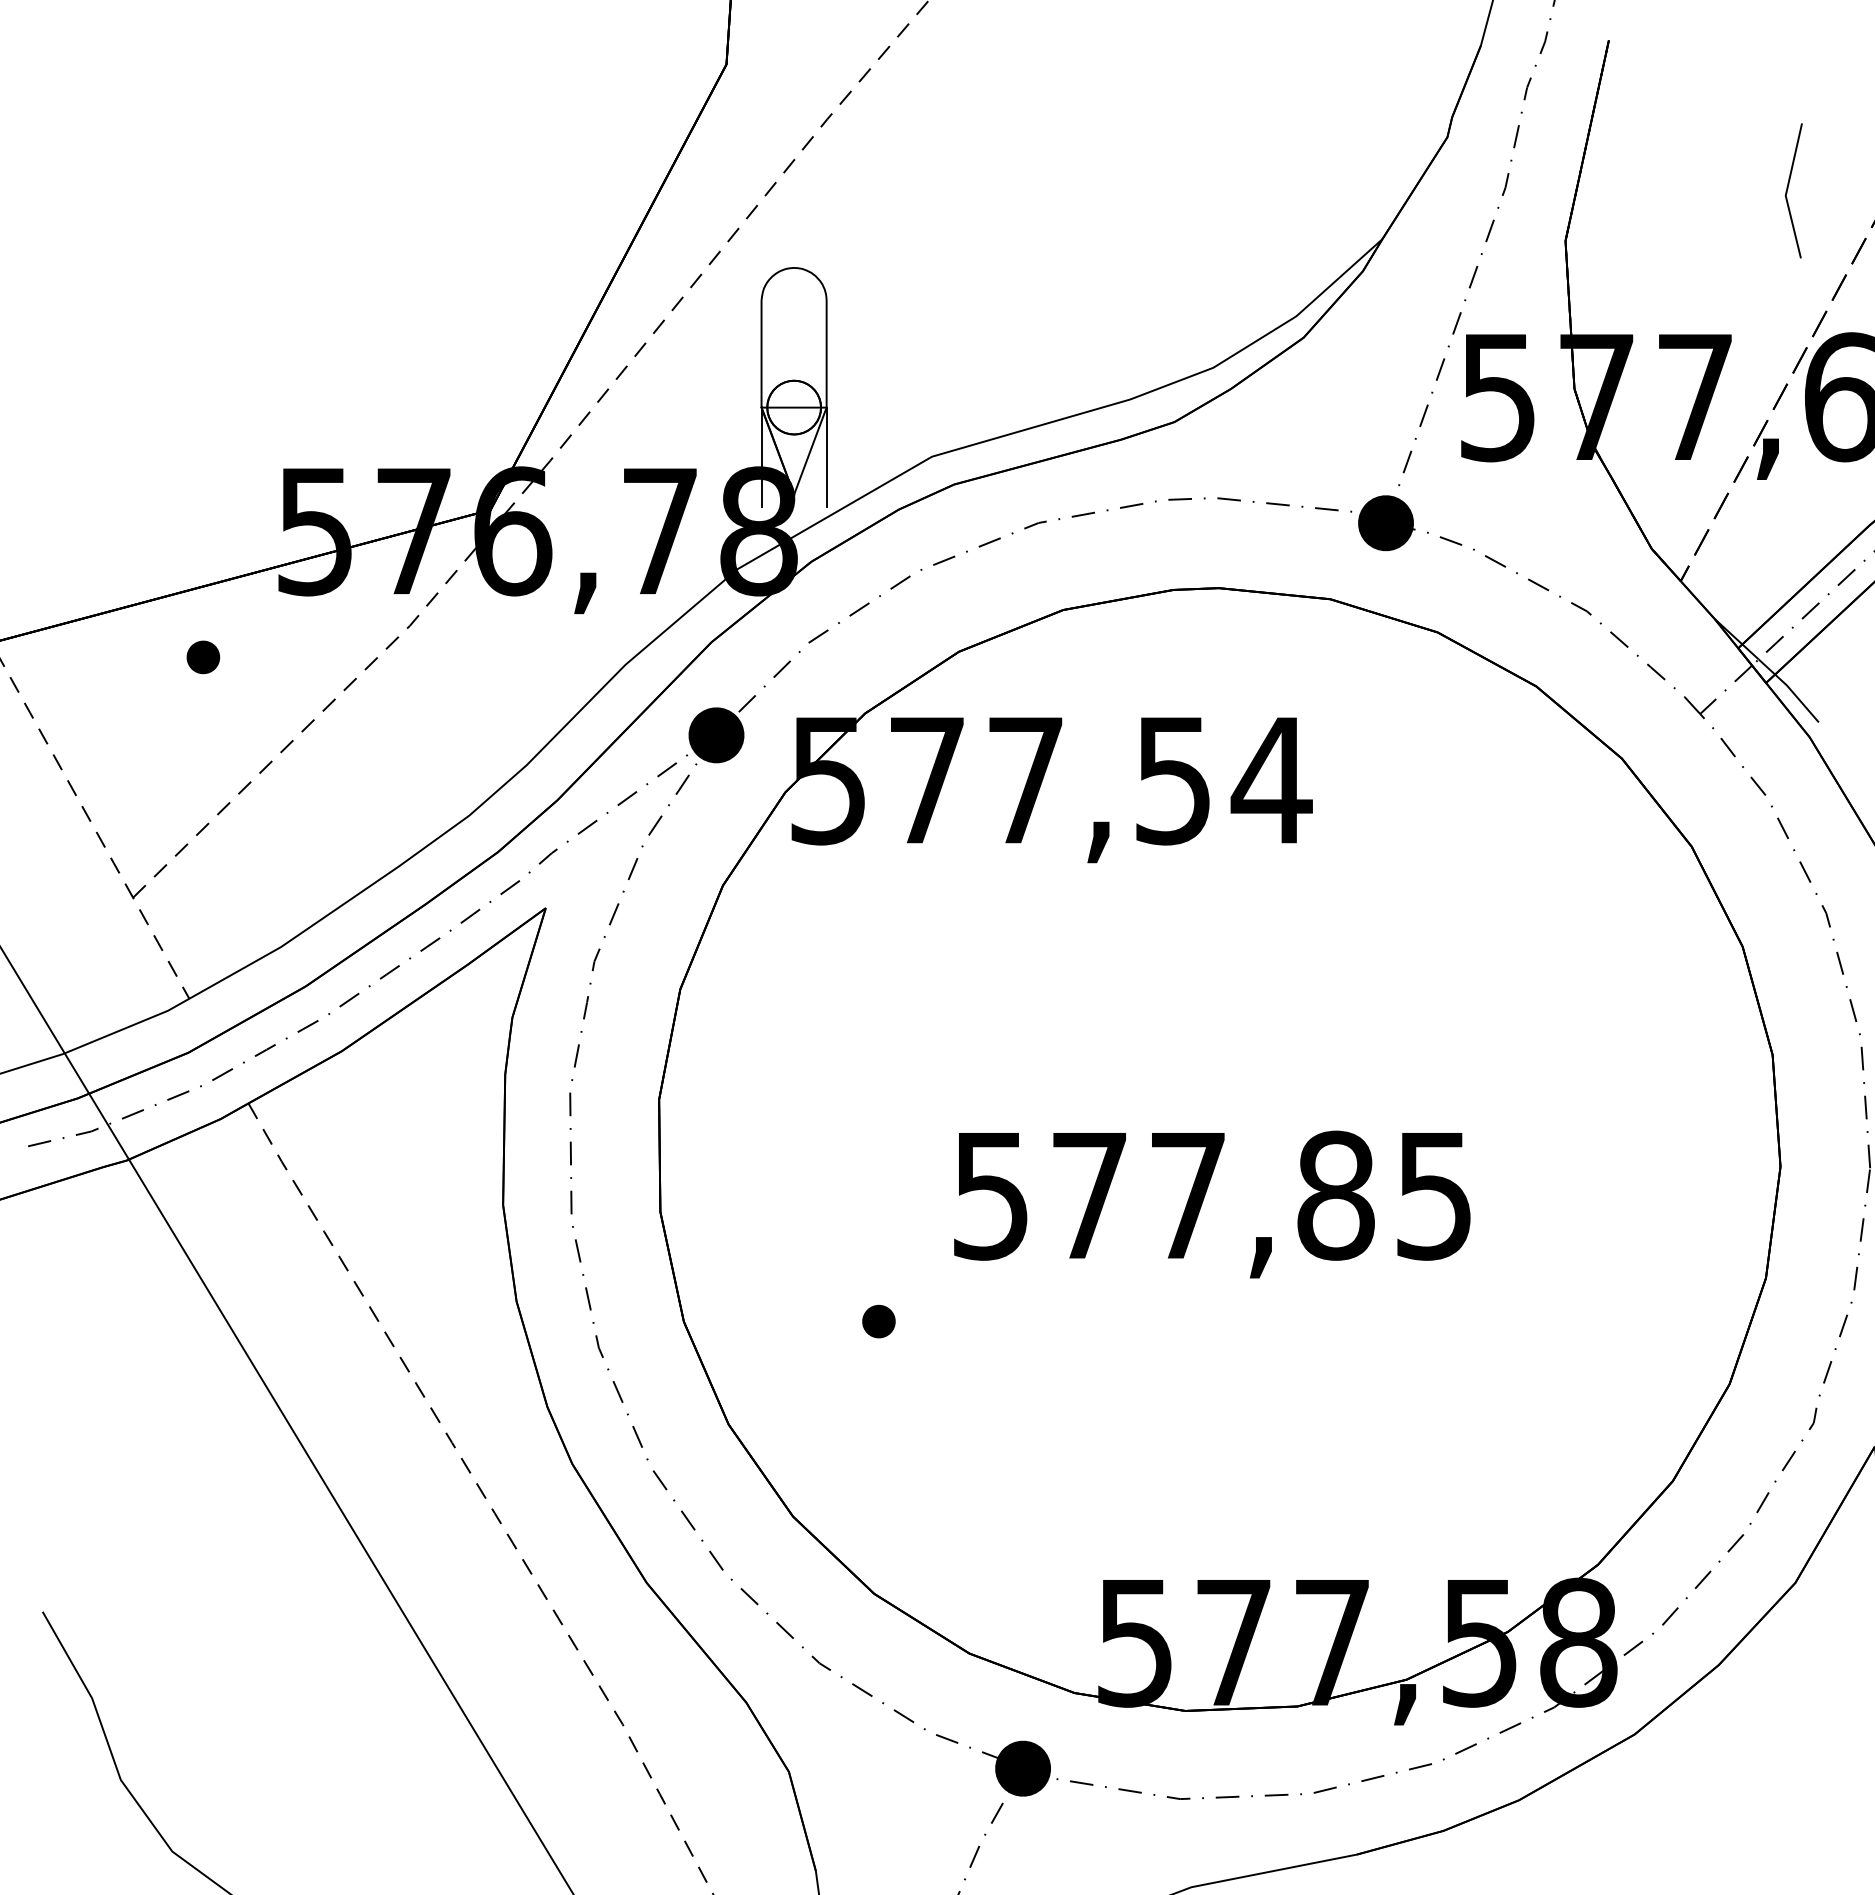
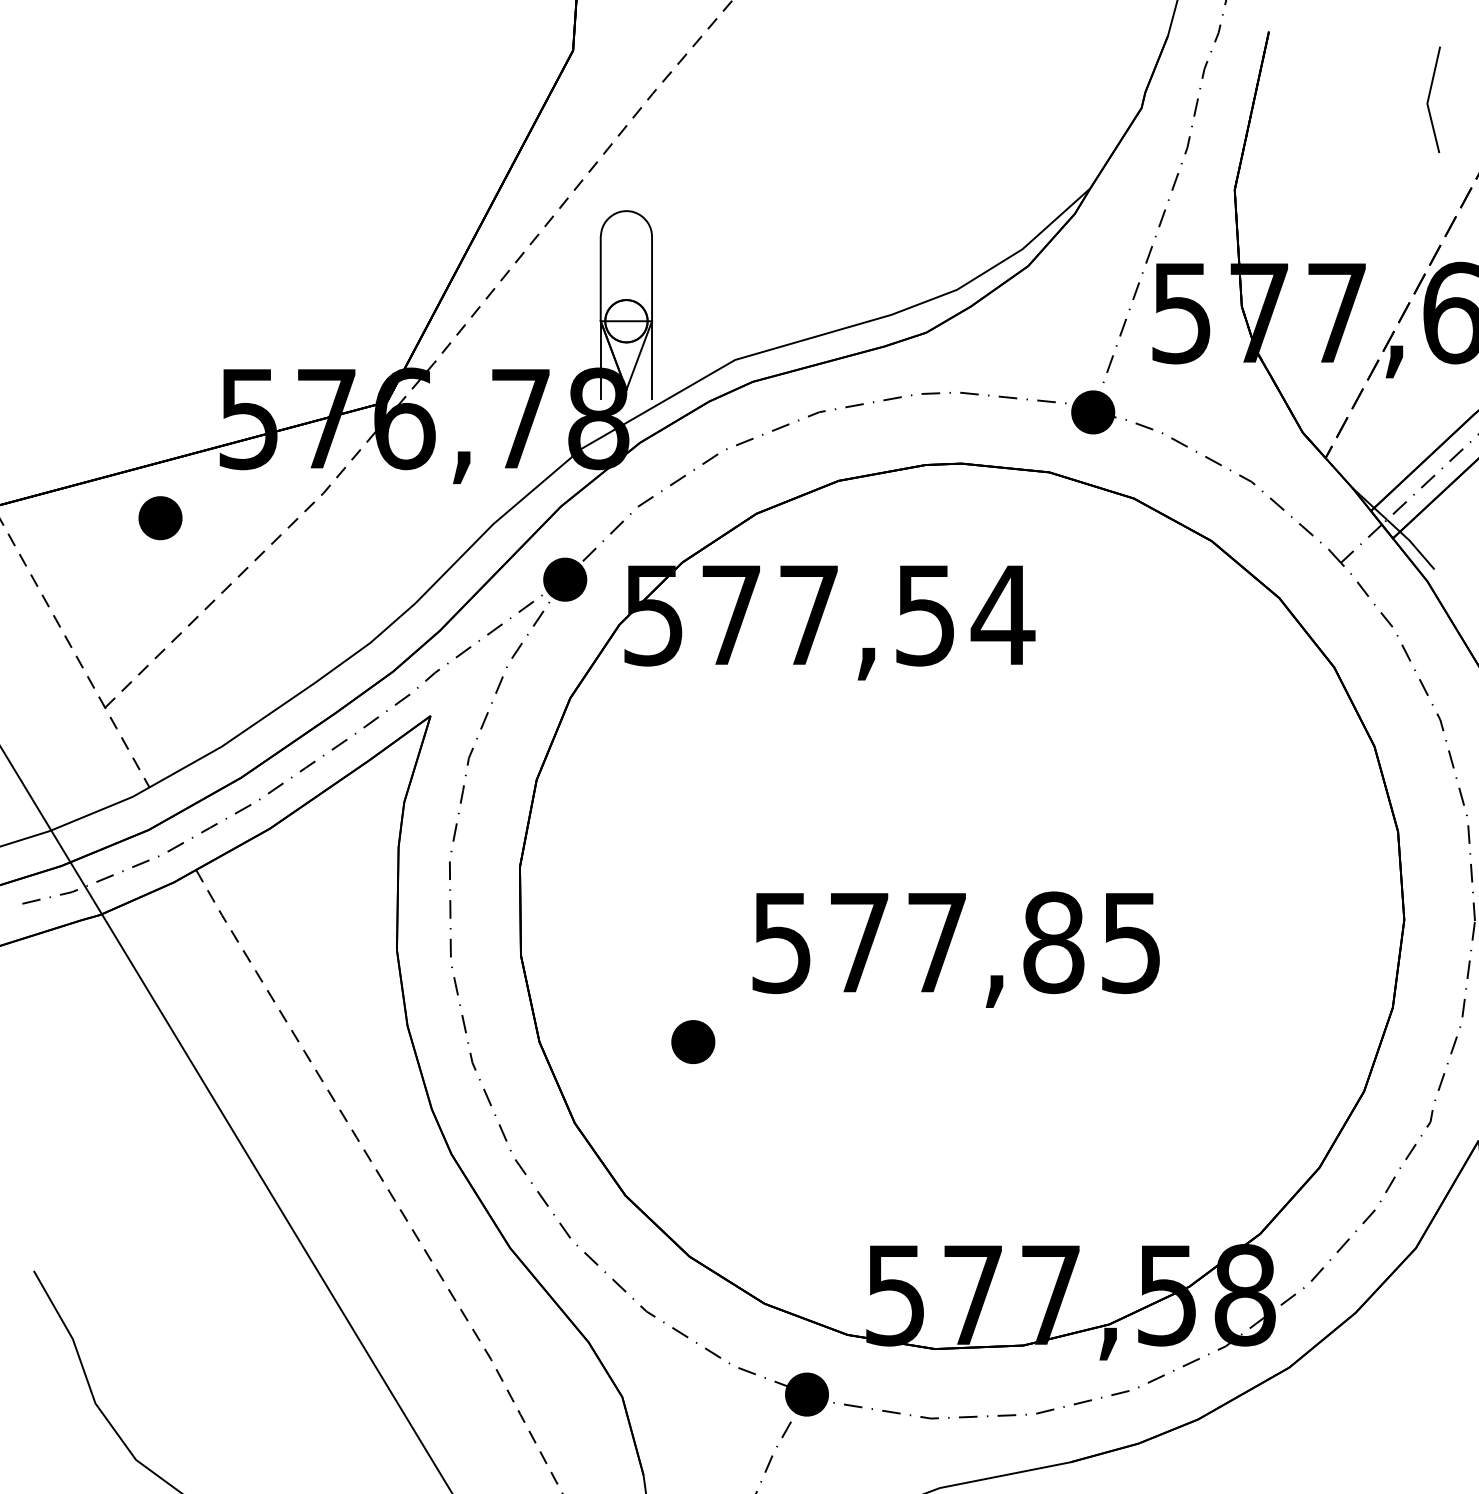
line: (1788, 189) -> (1429, 98), moved
part: (203, 657) -> (160, 518), size x1.67
part: (878, 1321) -> (692, 1041), size x1.67

